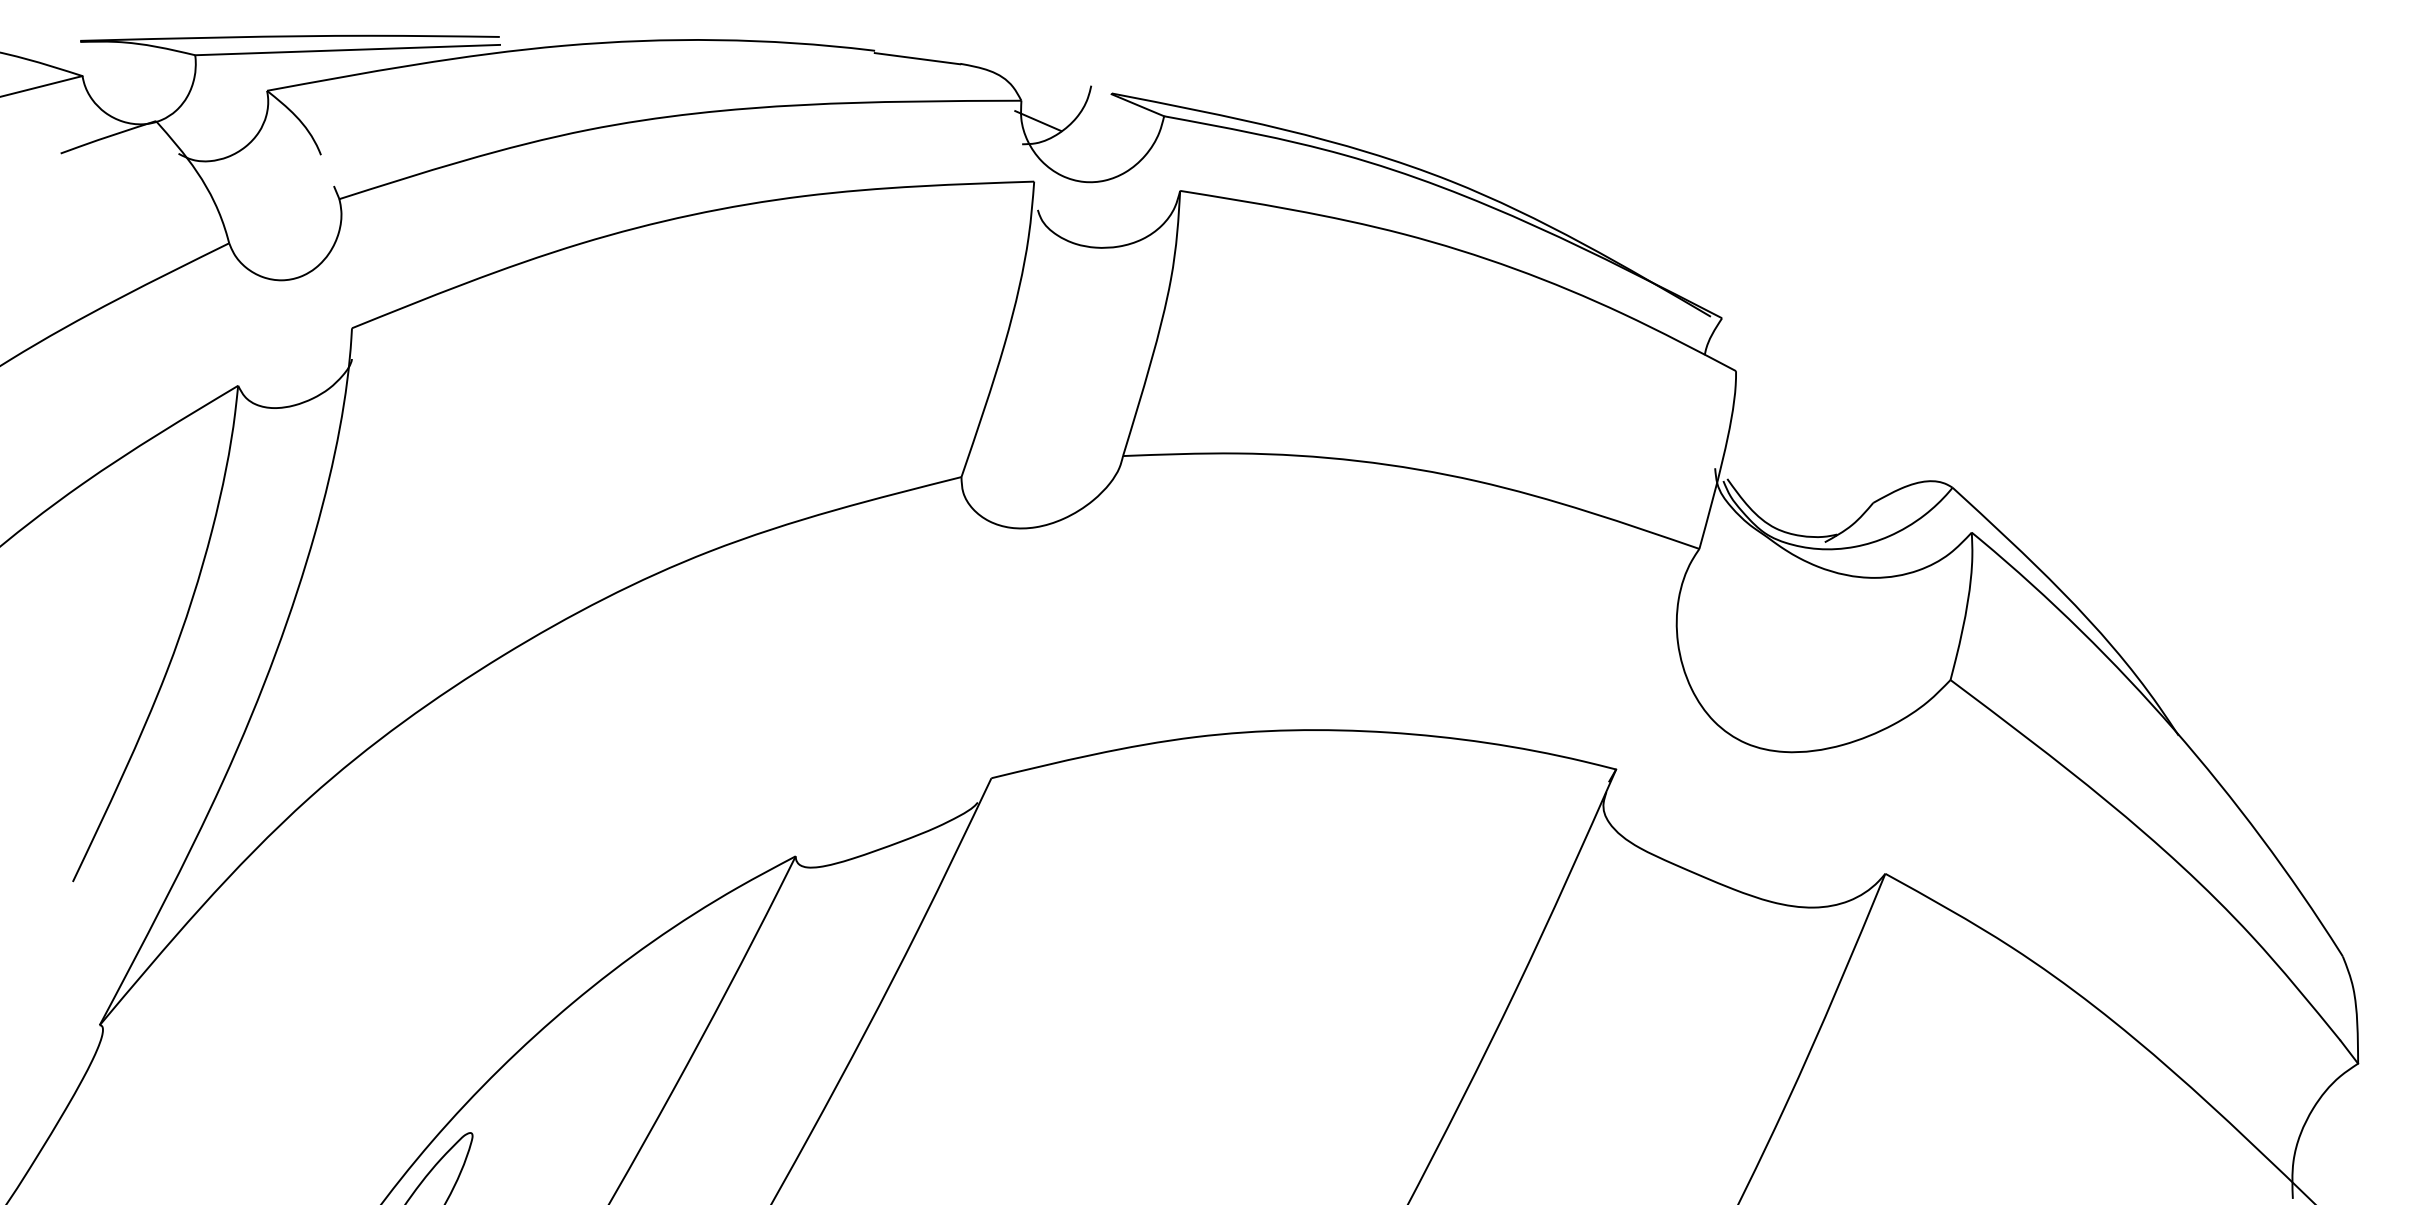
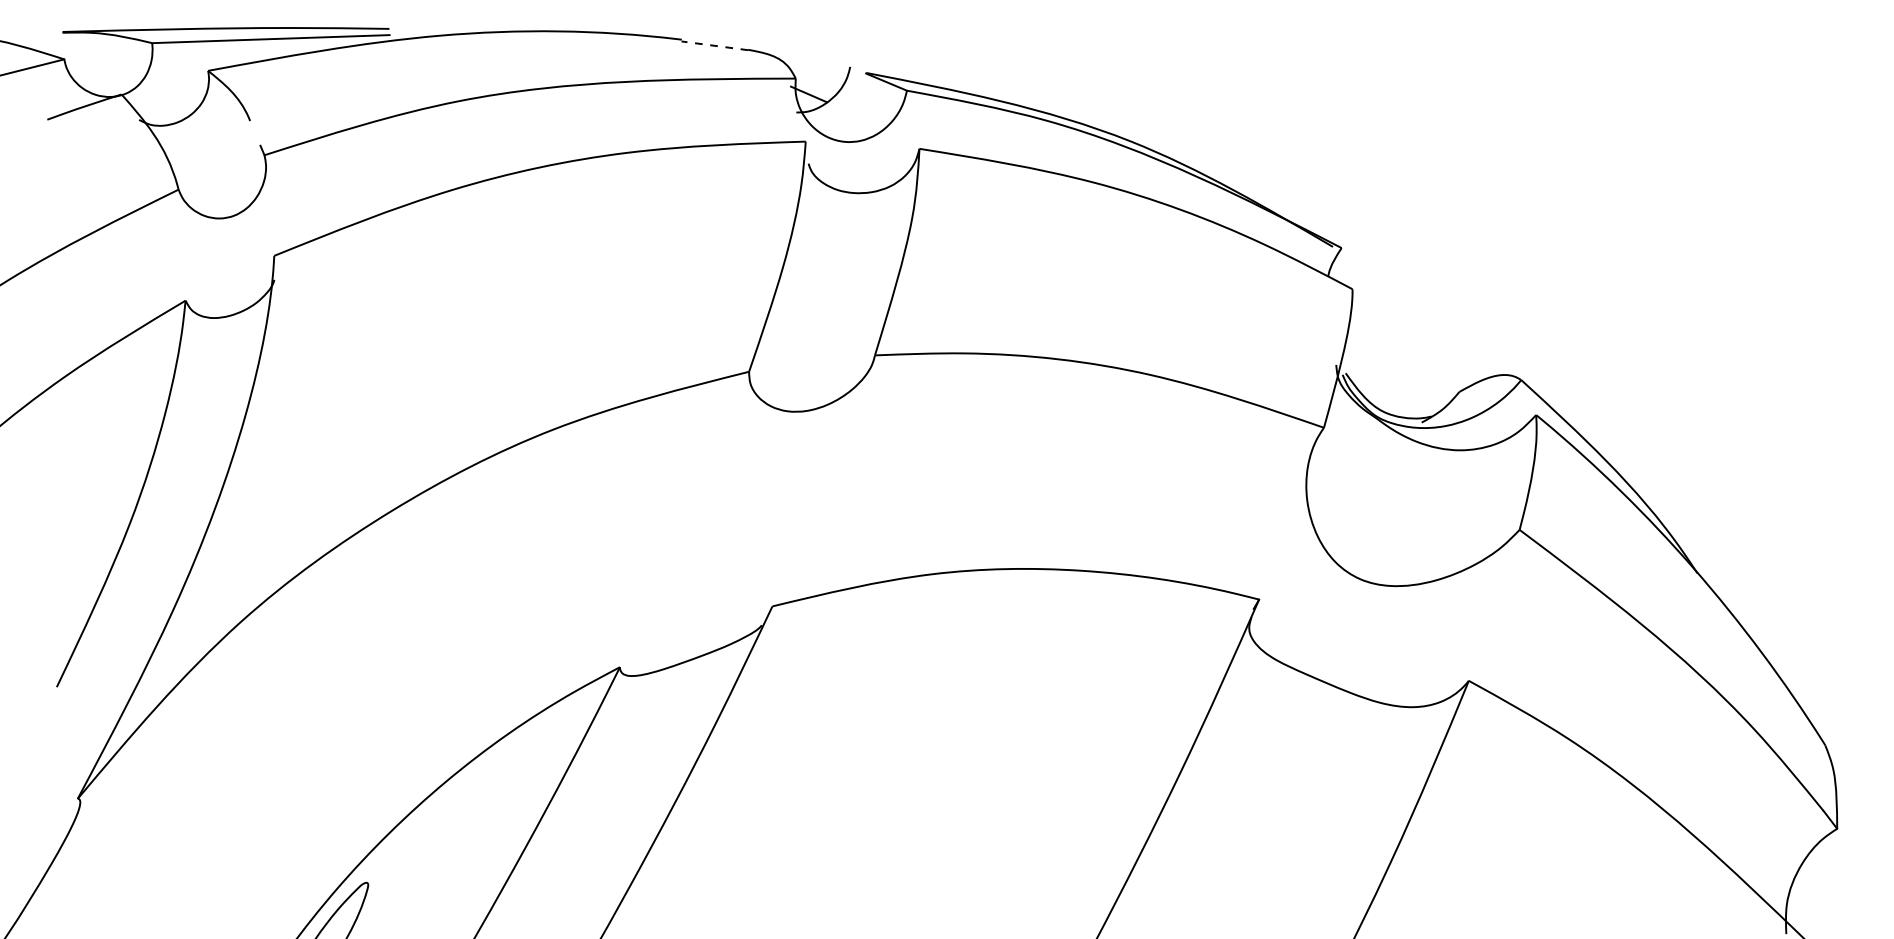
line: (917, 58) -> (714, 45), solid -> dashed

